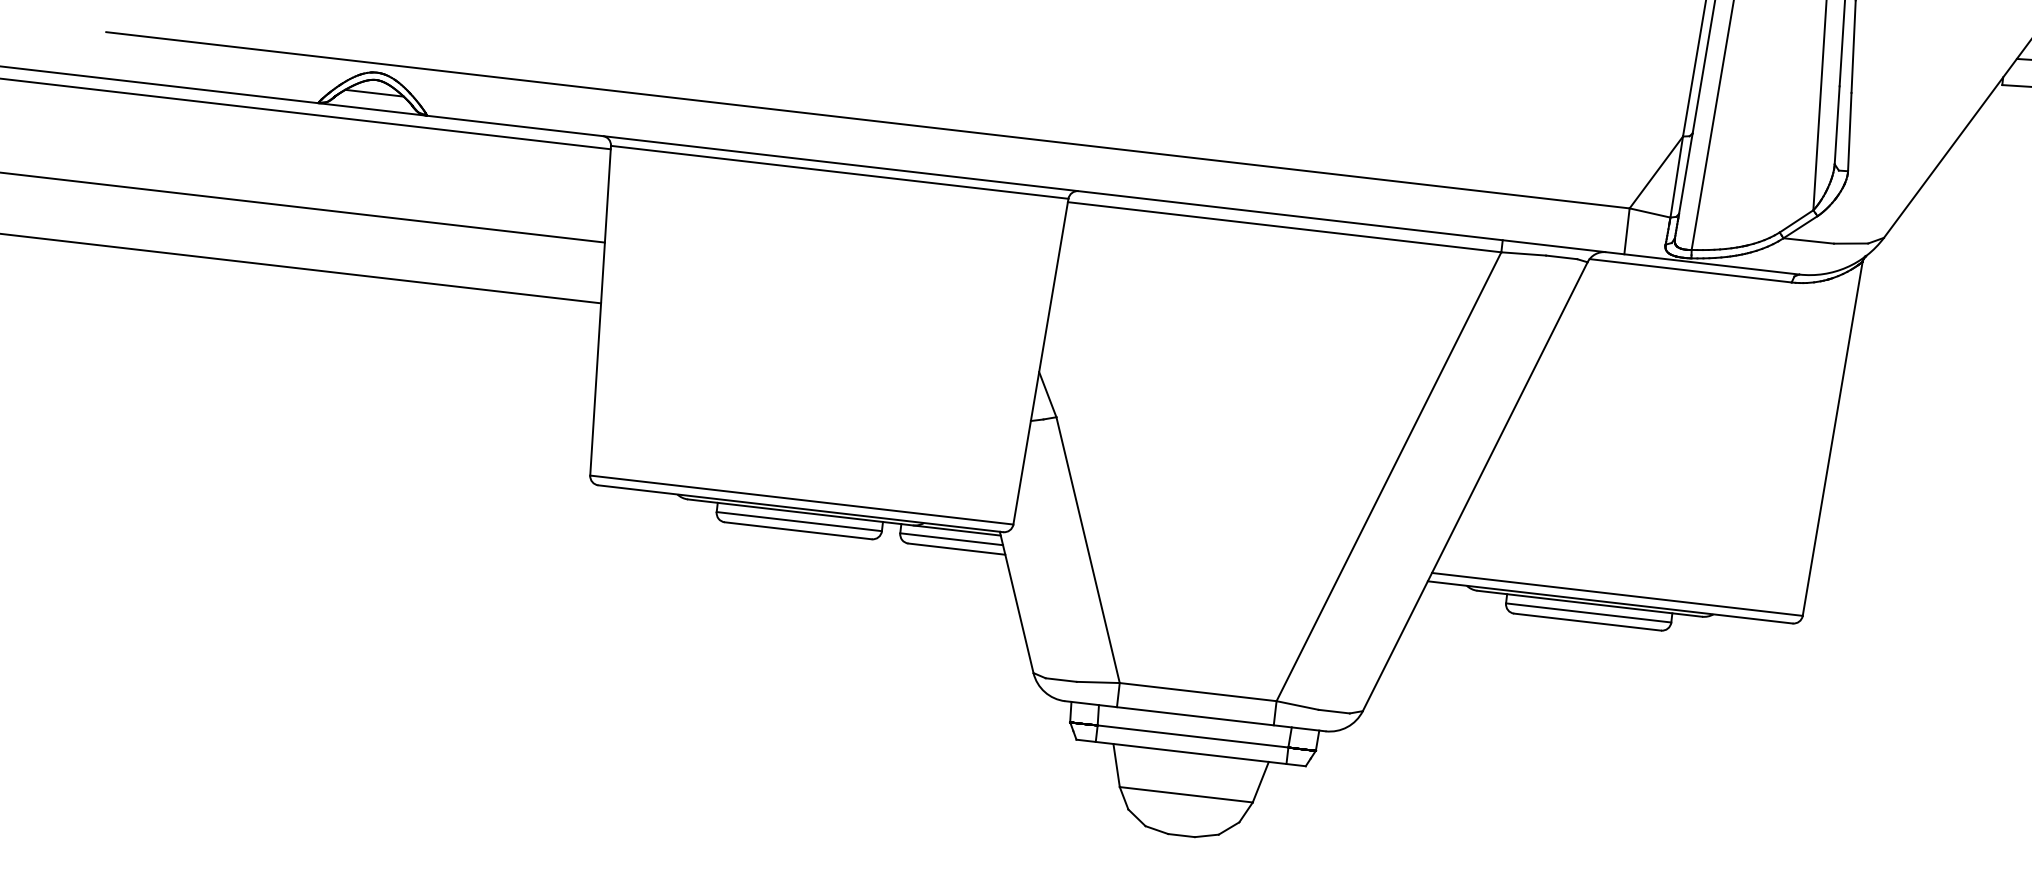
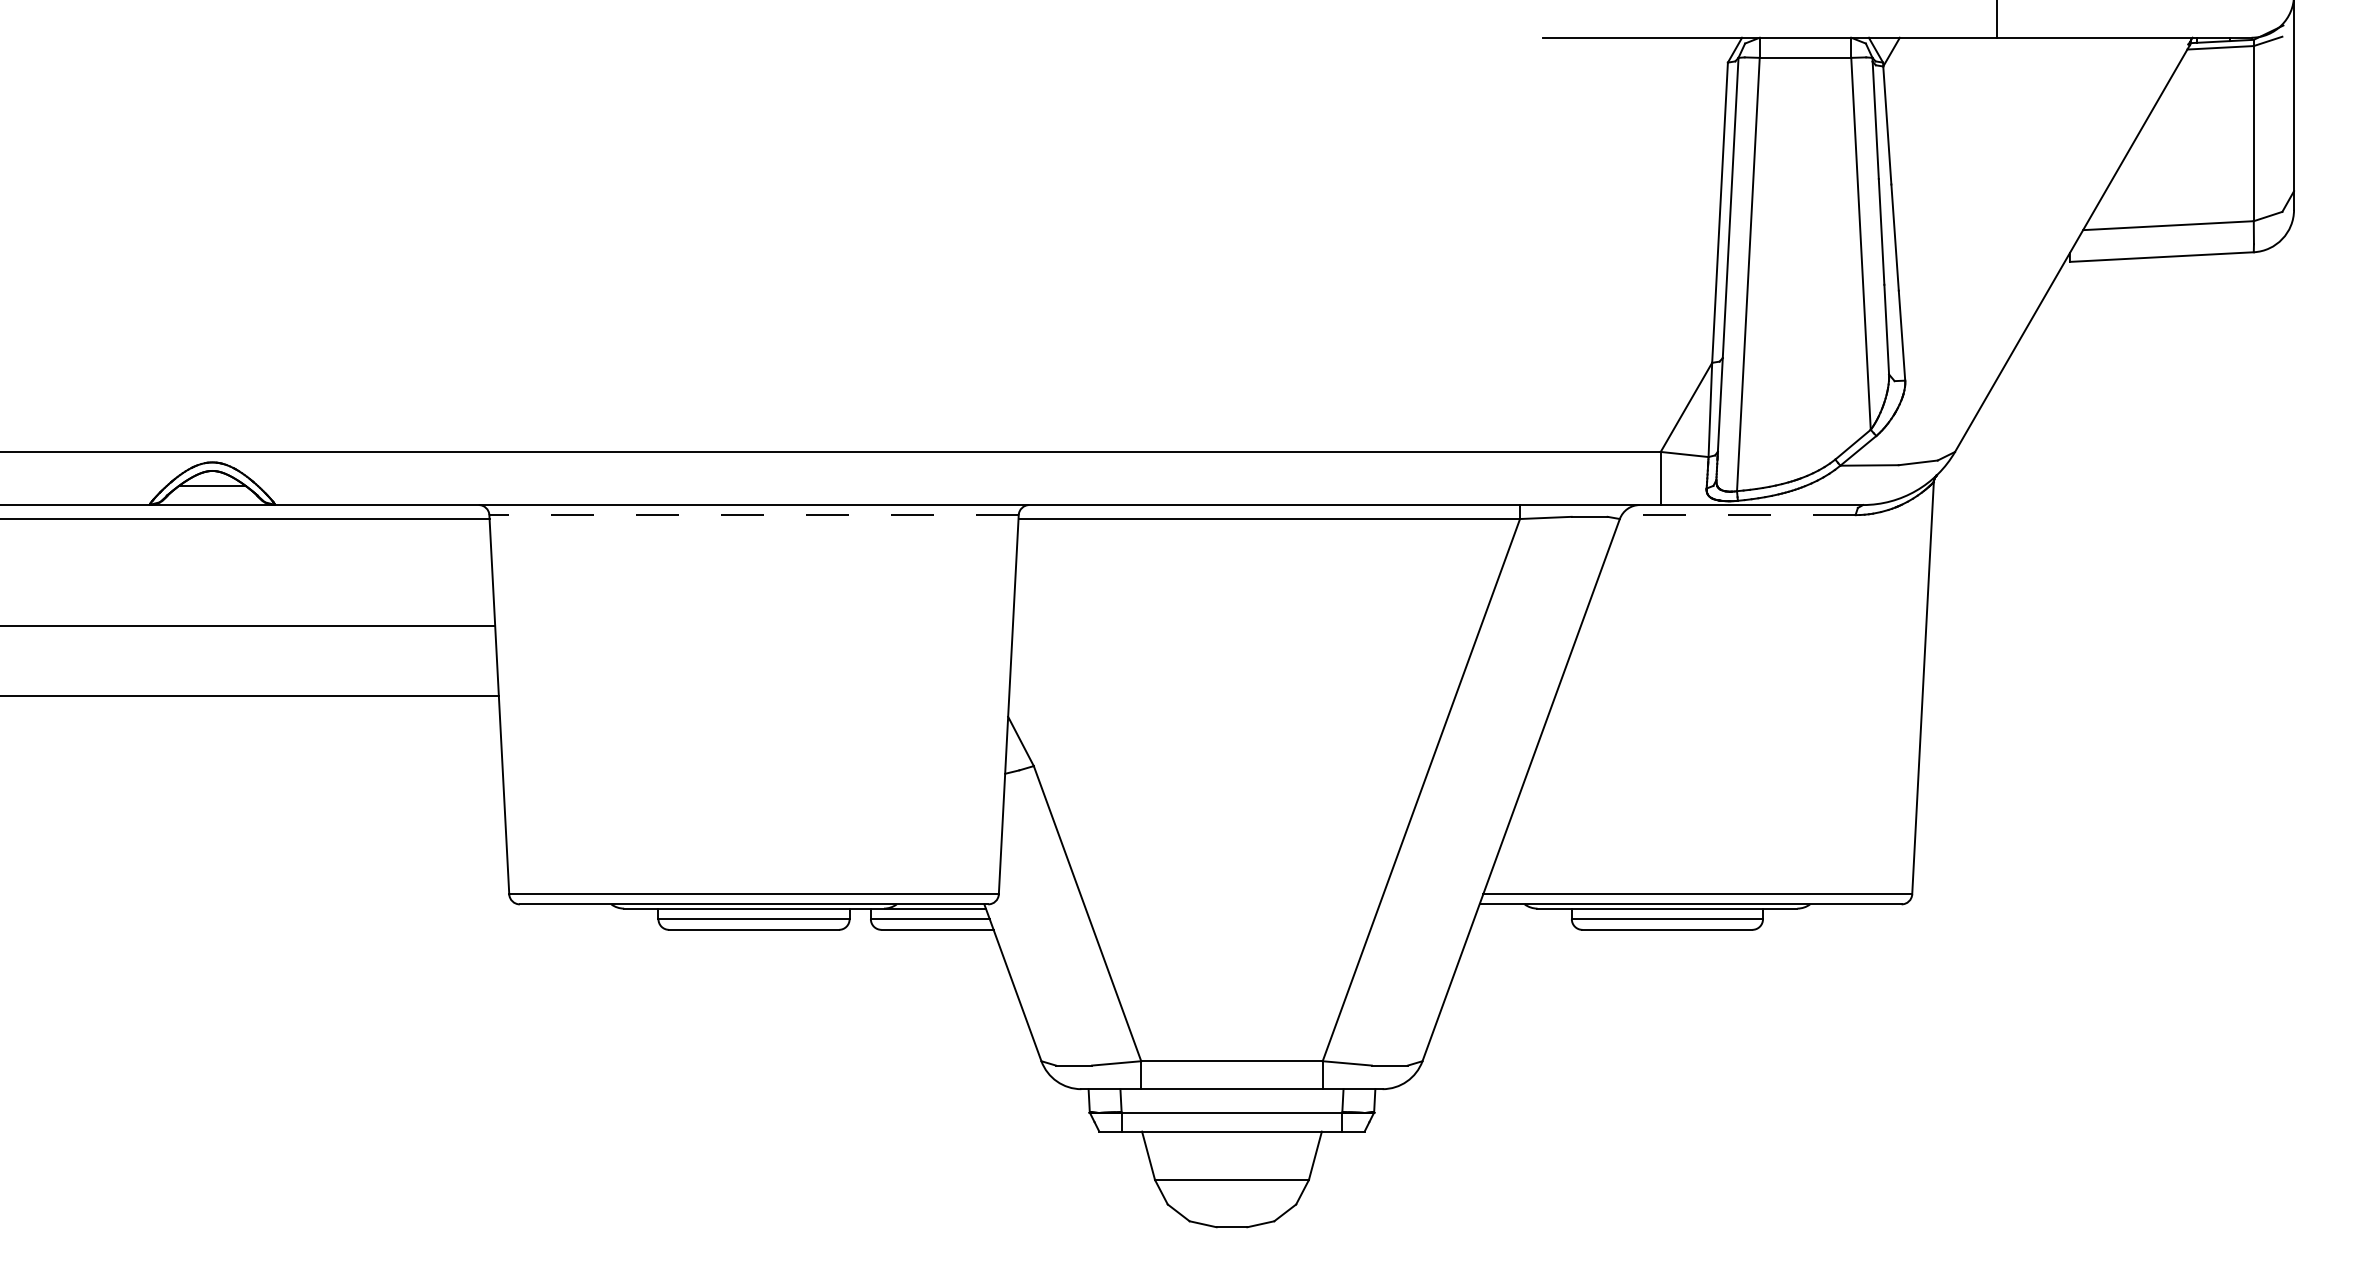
line: (840, 172) -> (754, 515), solid -> dashed
line: (1690, 271) -> (1738, 515), solid -> dashed

